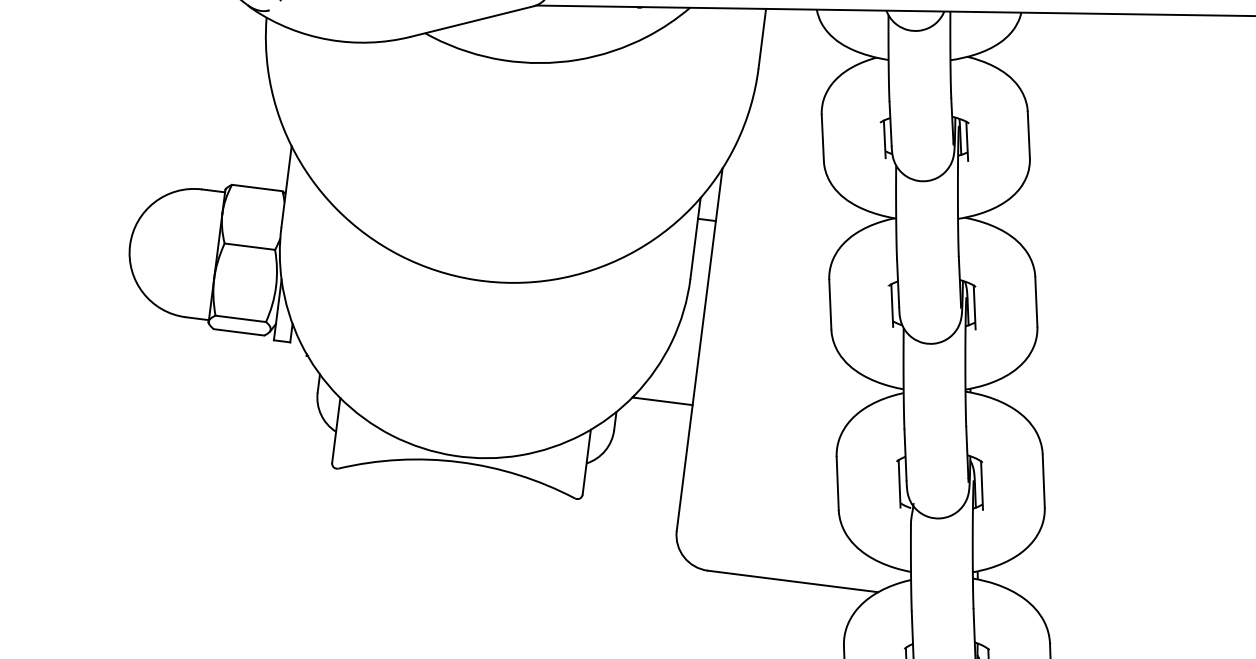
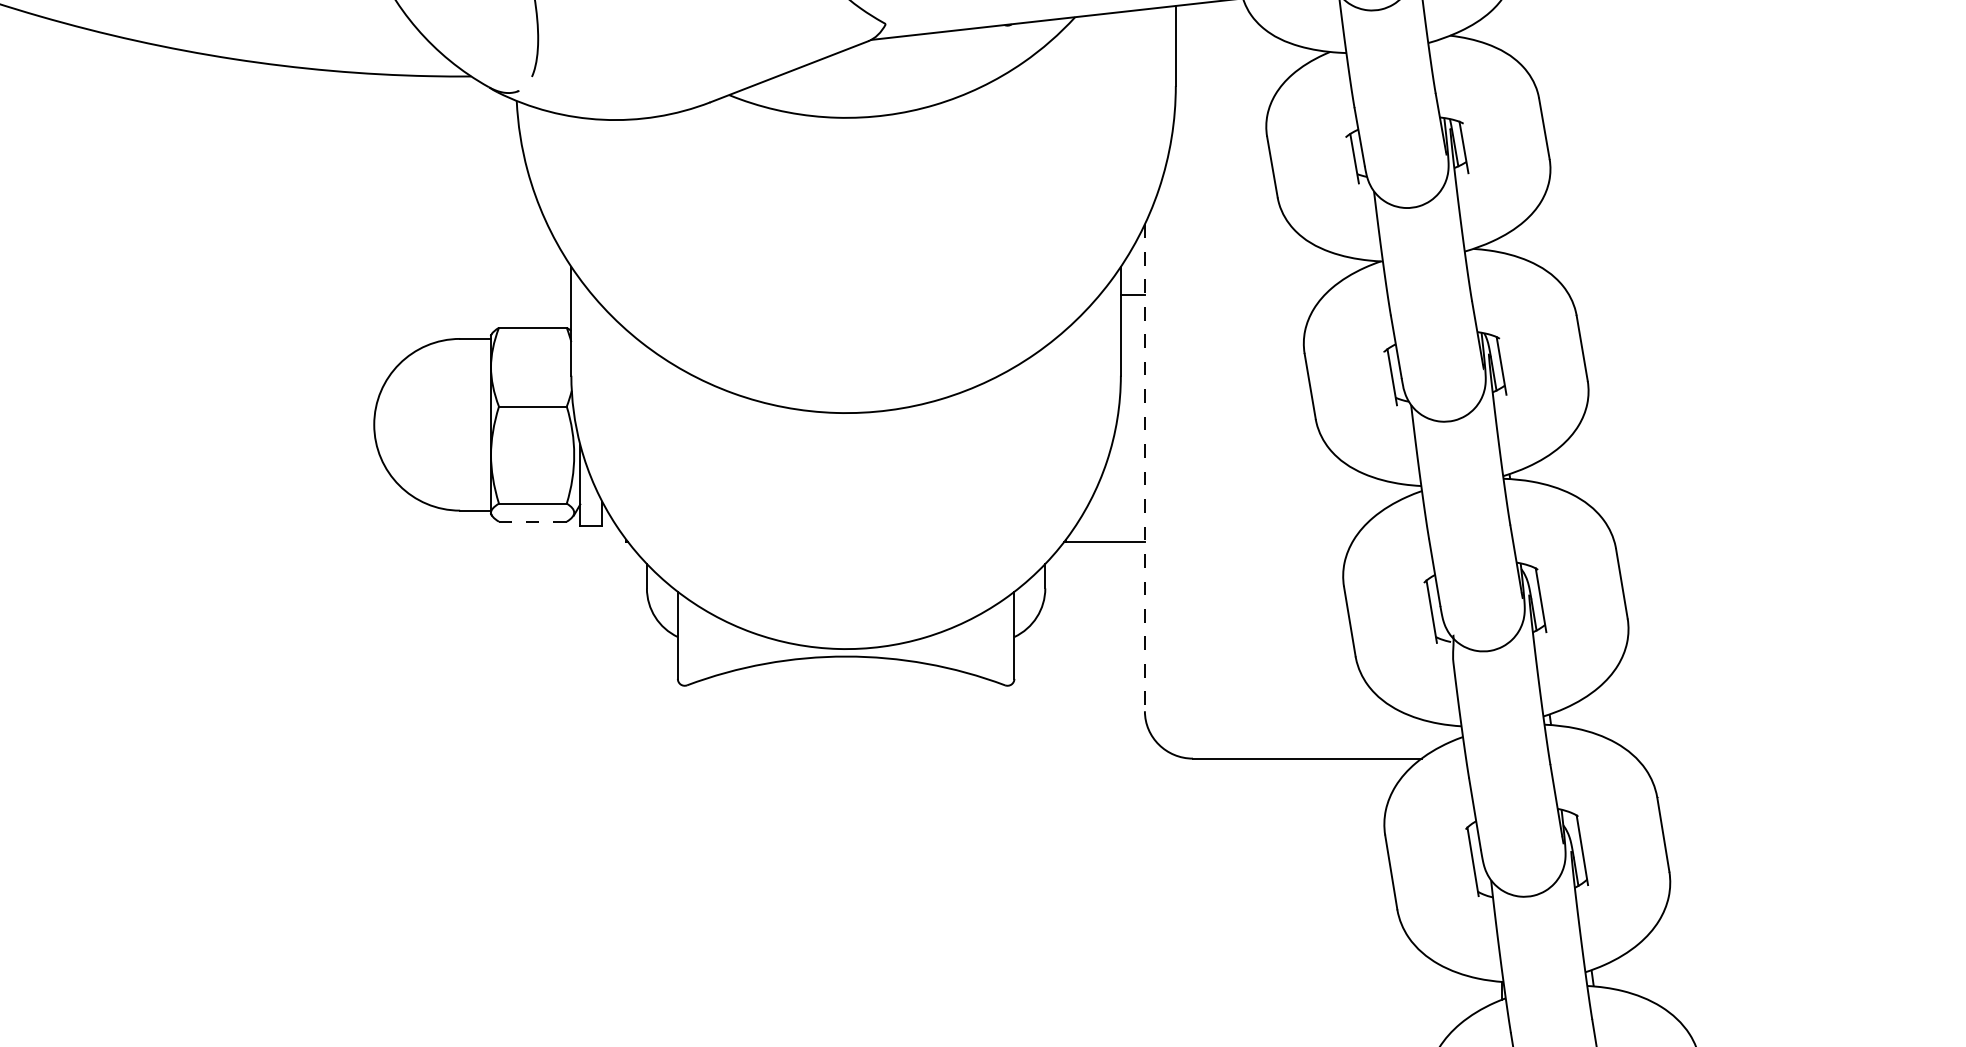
line: (238, 332) -> (532, 521), solid -> dashed
line: (699, 350) -> (1144, 468), solid -> dashed

